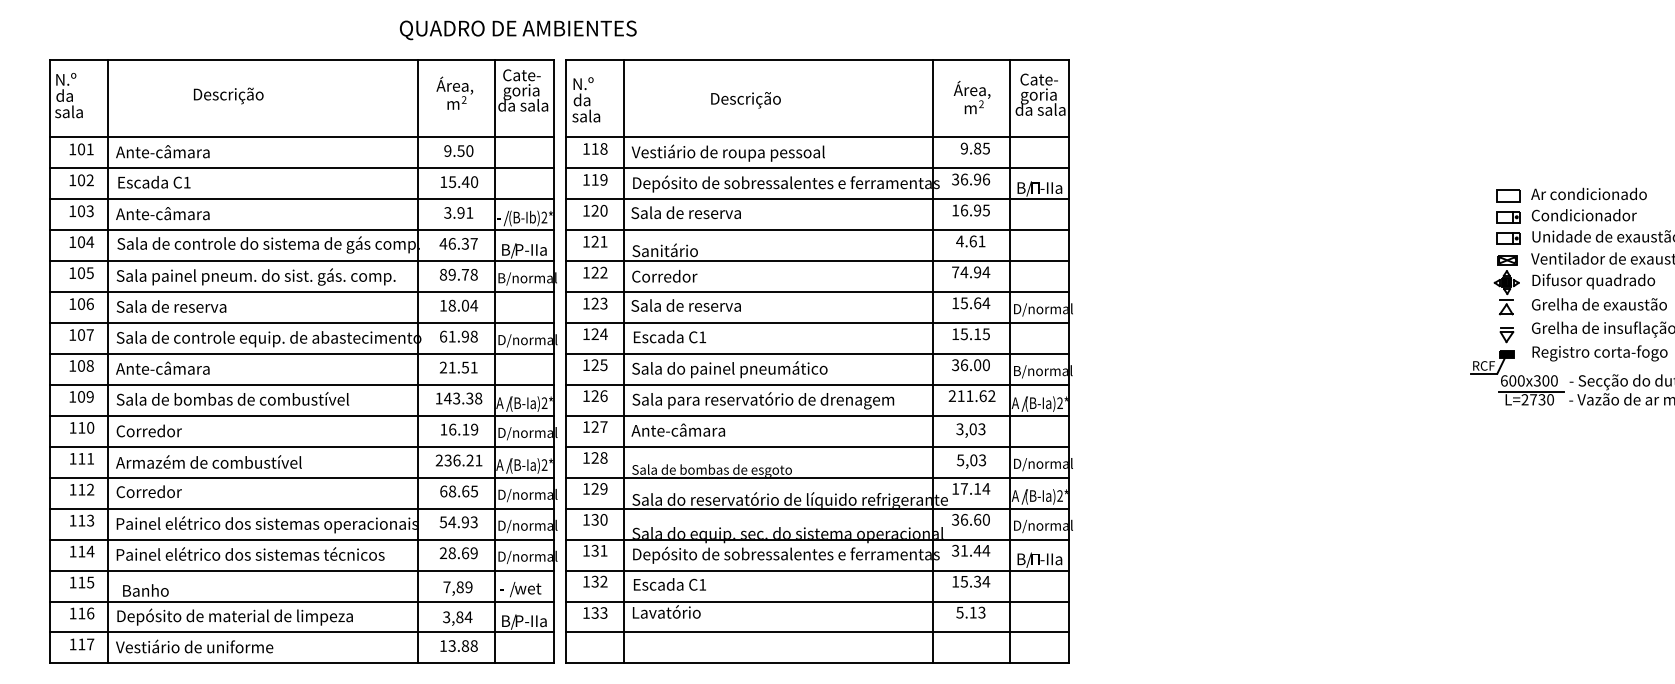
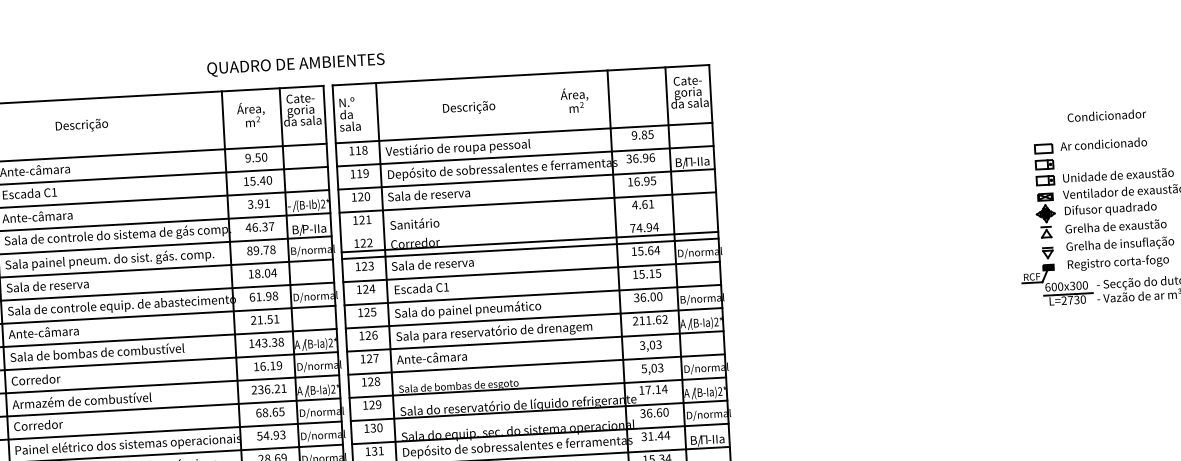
text: (971, 97) -> (574, 100), moved
text: (1583, 215) -> (1106, 115), moved
line: (816, 261) -> (529, 242), moved

